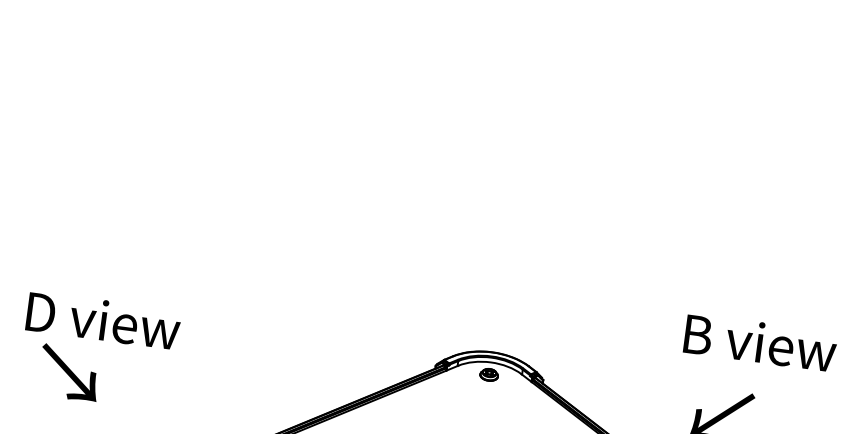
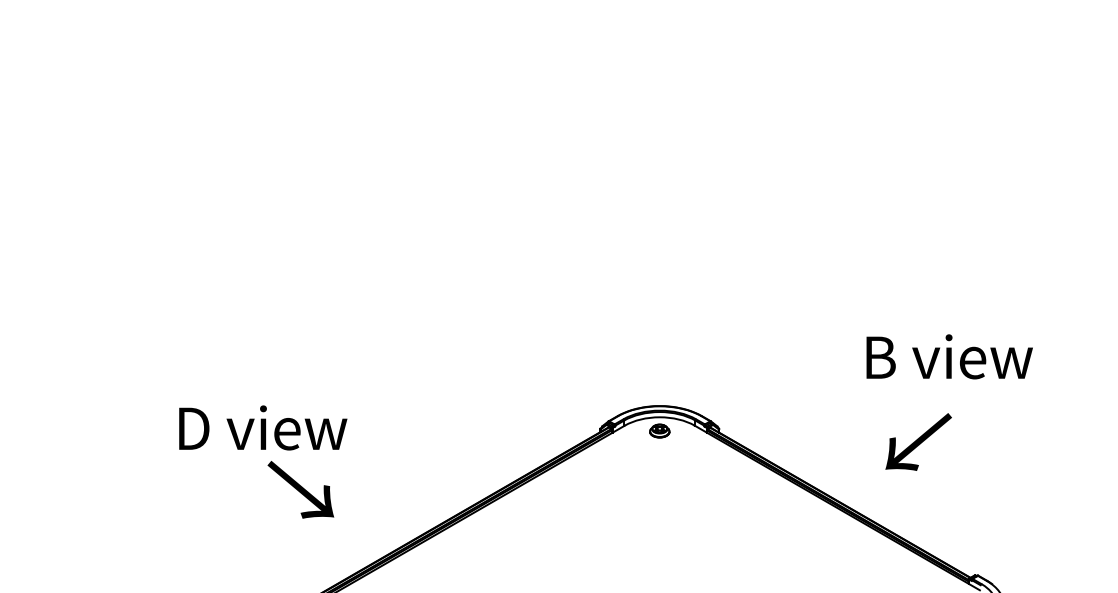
text: (103, 320) -> (263, 427), moved
text: (69, 372) -> (300, 489), moved

